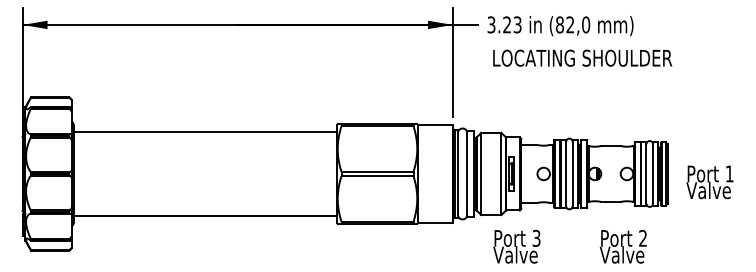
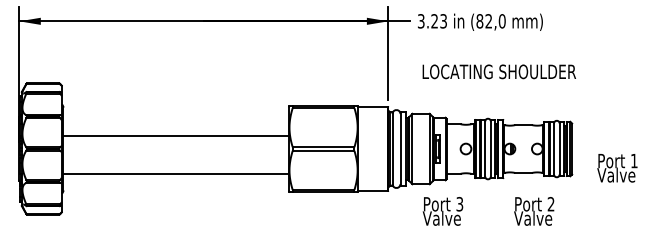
text: (581, 57) -> (498, 71), moved
line: (205, 132) -> (176, 136), moved
text: (710, 182) -> (617, 168), moved
line: (205, 215) -> (176, 173), moved

